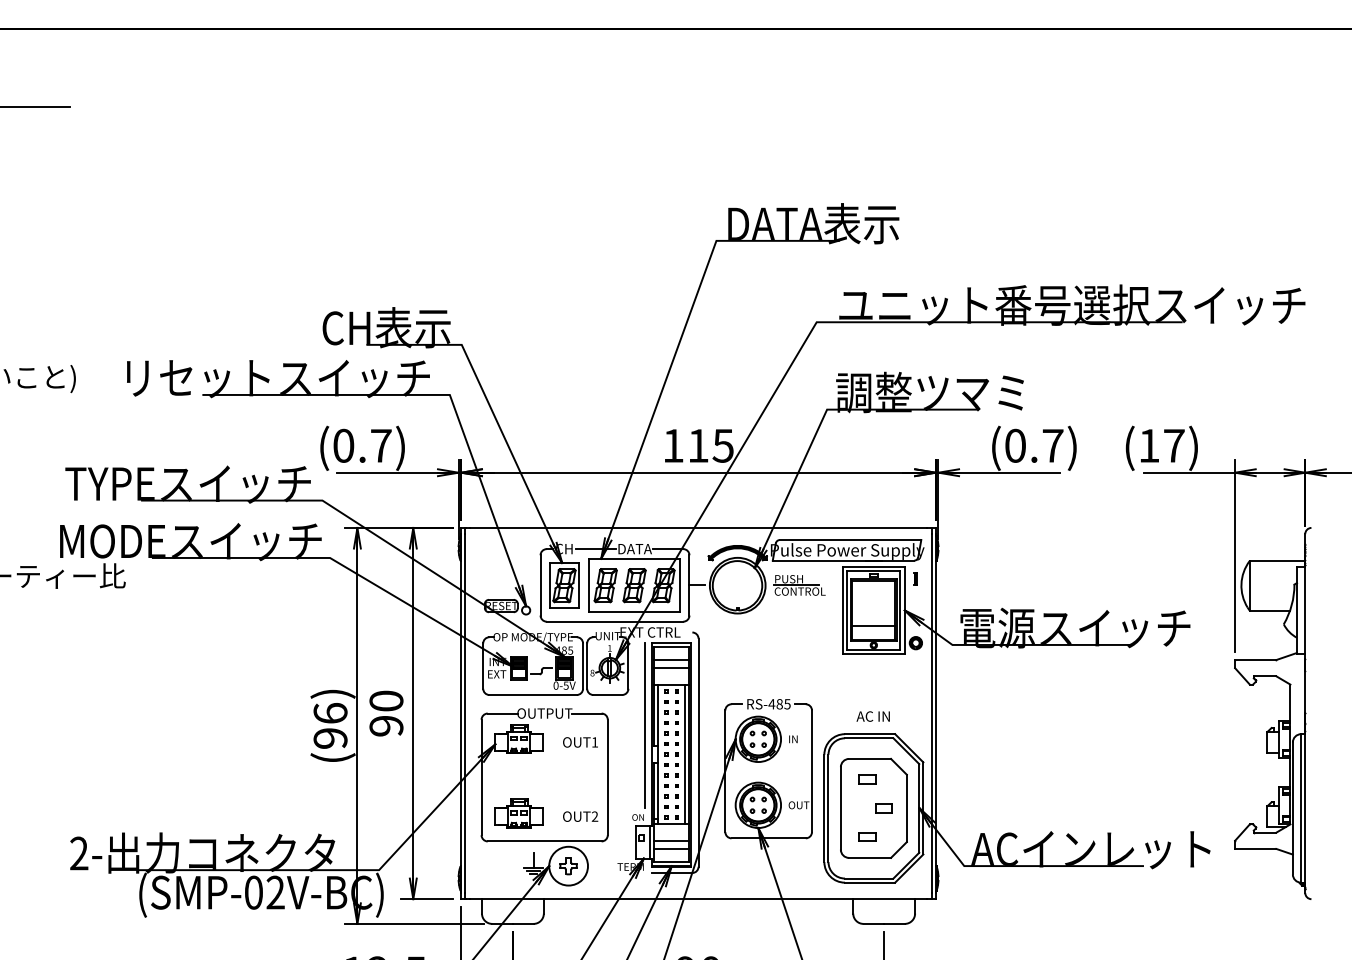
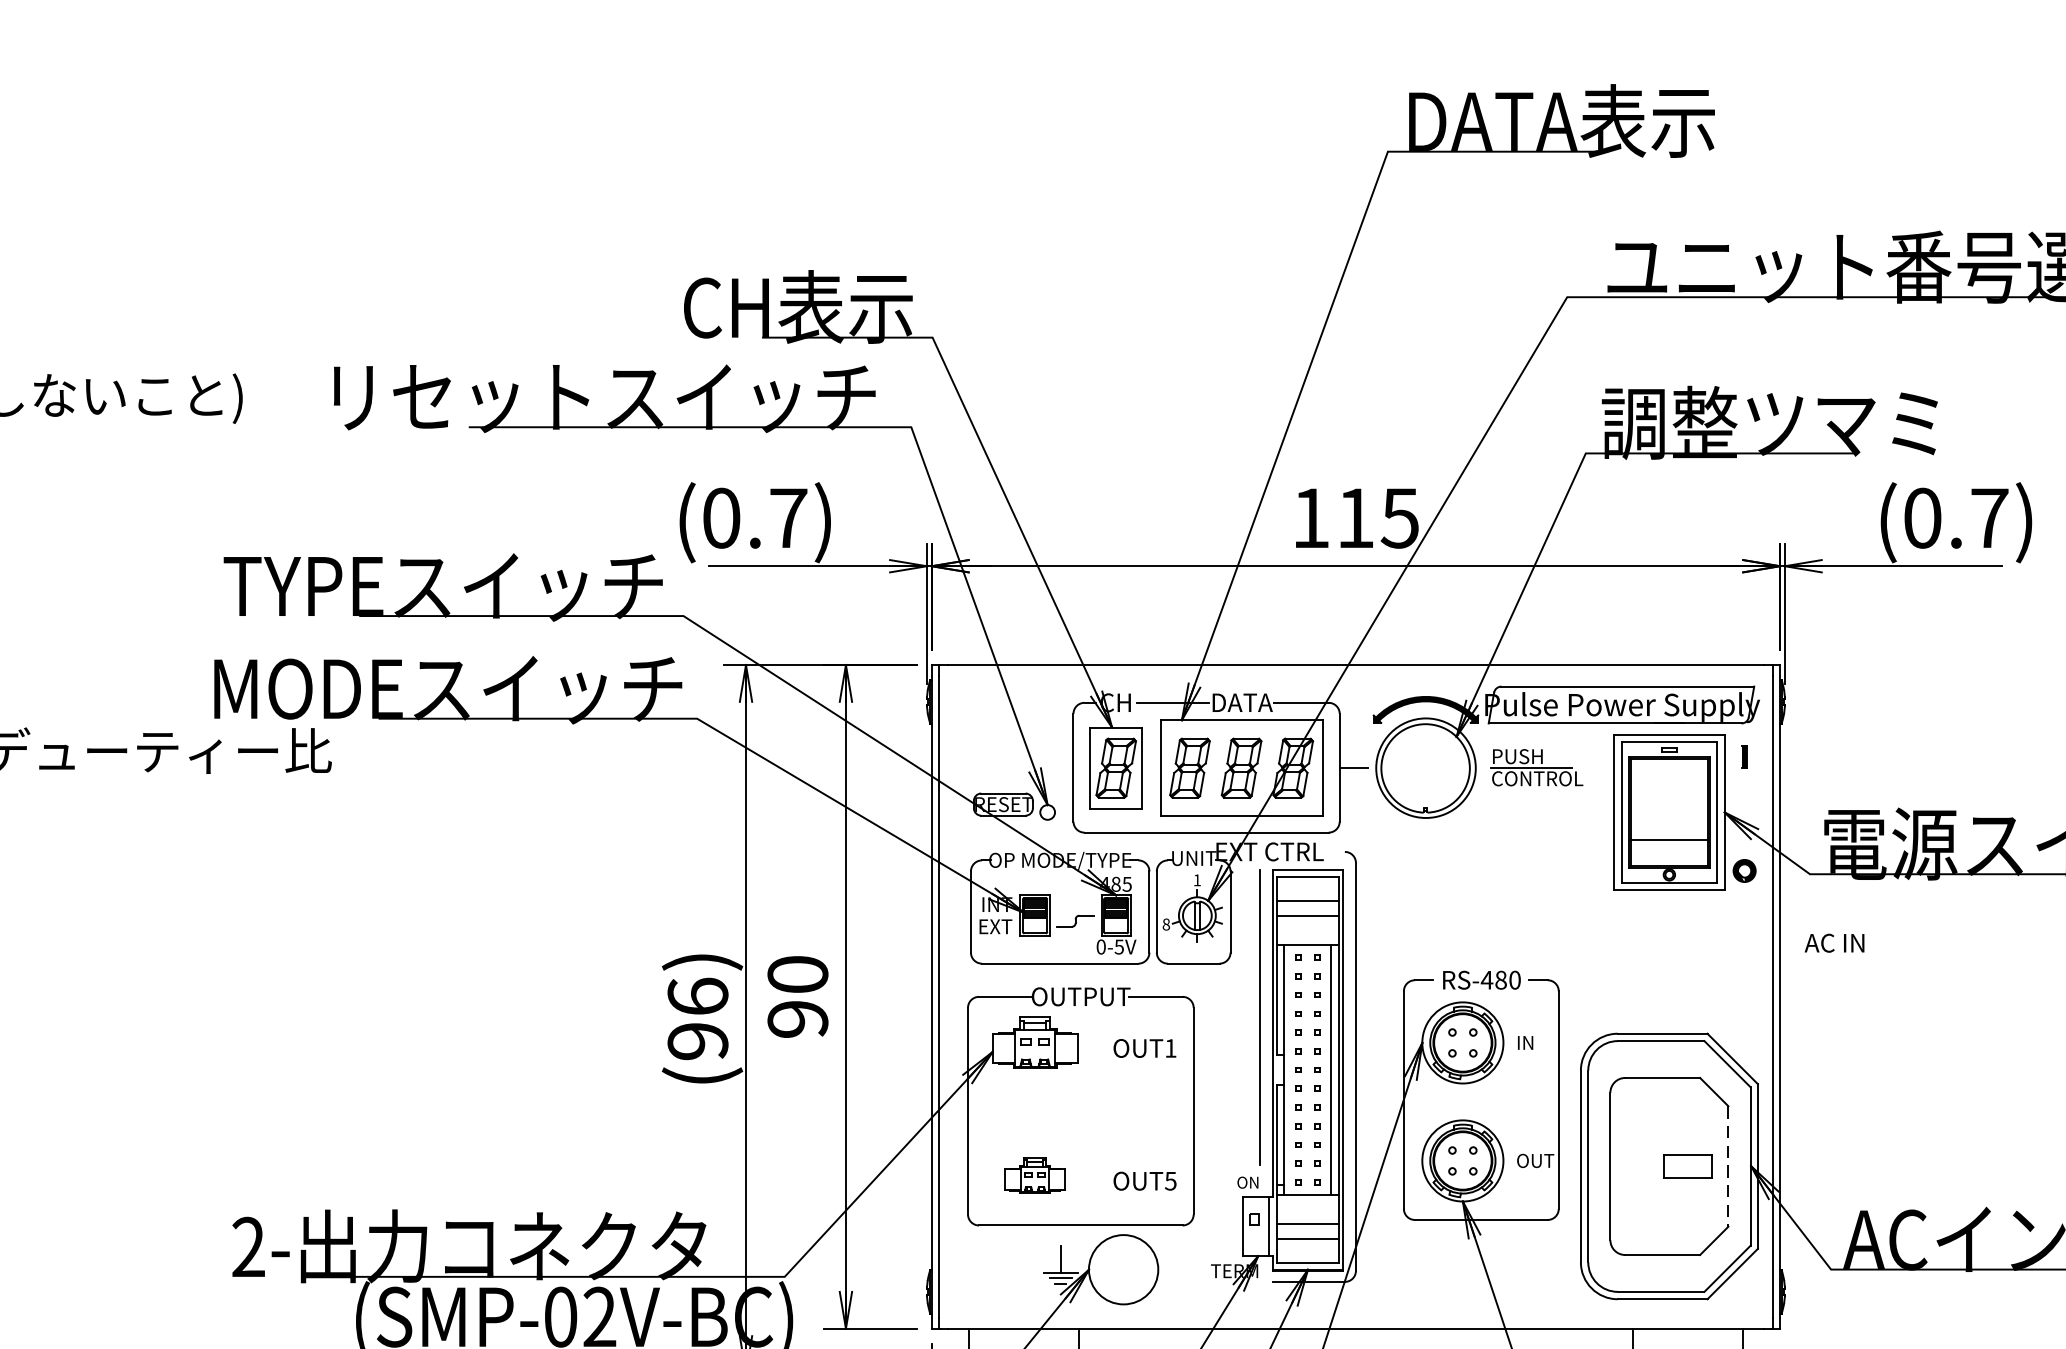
text: (787, 704) -> (1514, 980), RS-485 -> RS-480
text: (872, 716) -> (1833, 943), moved
part: (867, 779) -> (1658, 1114), removed
part: (883, 808) -> (1686, 1166), size x1.6
line: (906, 808) -> (1727, 1166), solid -> dashed
part: (518, 813) -> (1034, 1175), size x0.7
text: (594, 816) -> (1169, 1180), OUT2 -> OUT5
part: (867, 836) -> (1658, 1216), removed
part: (568, 866) -> (1123, 1270), removed

